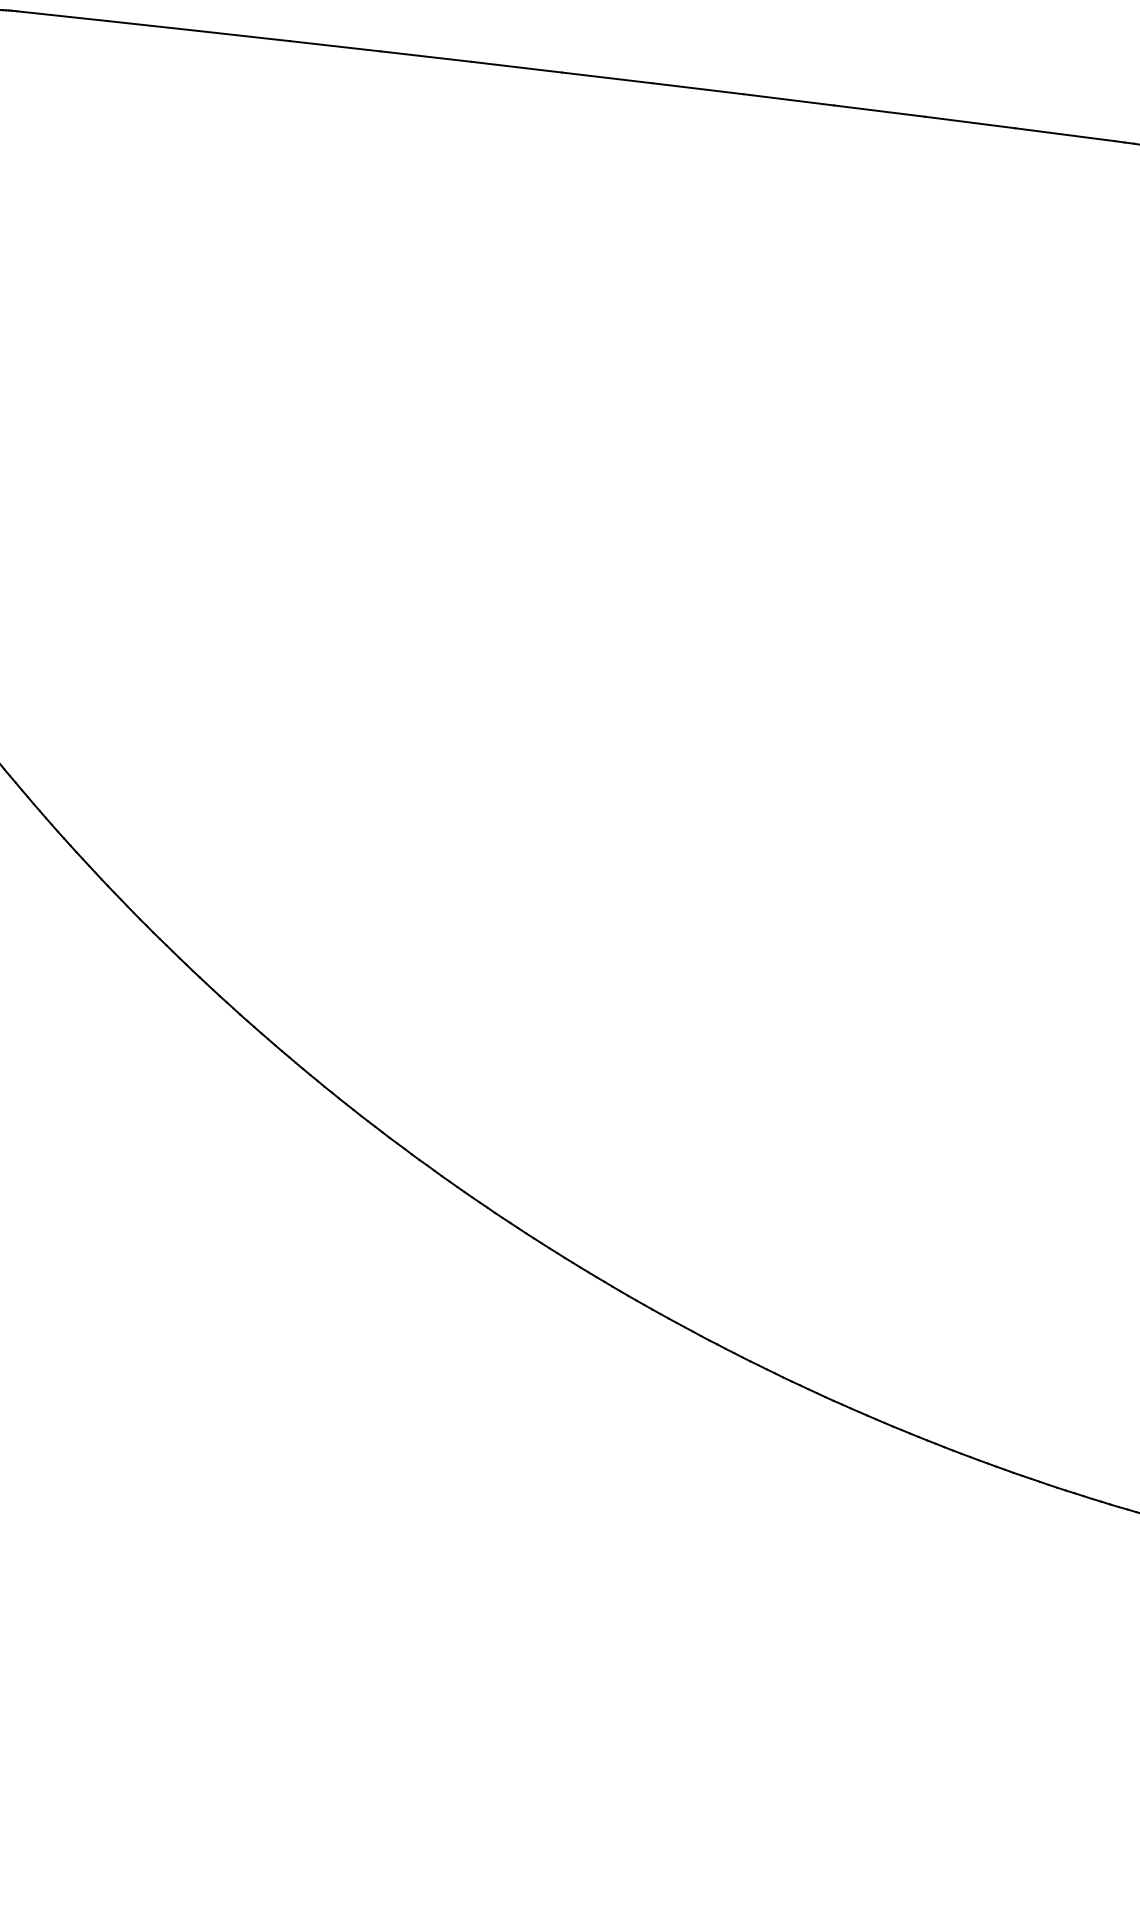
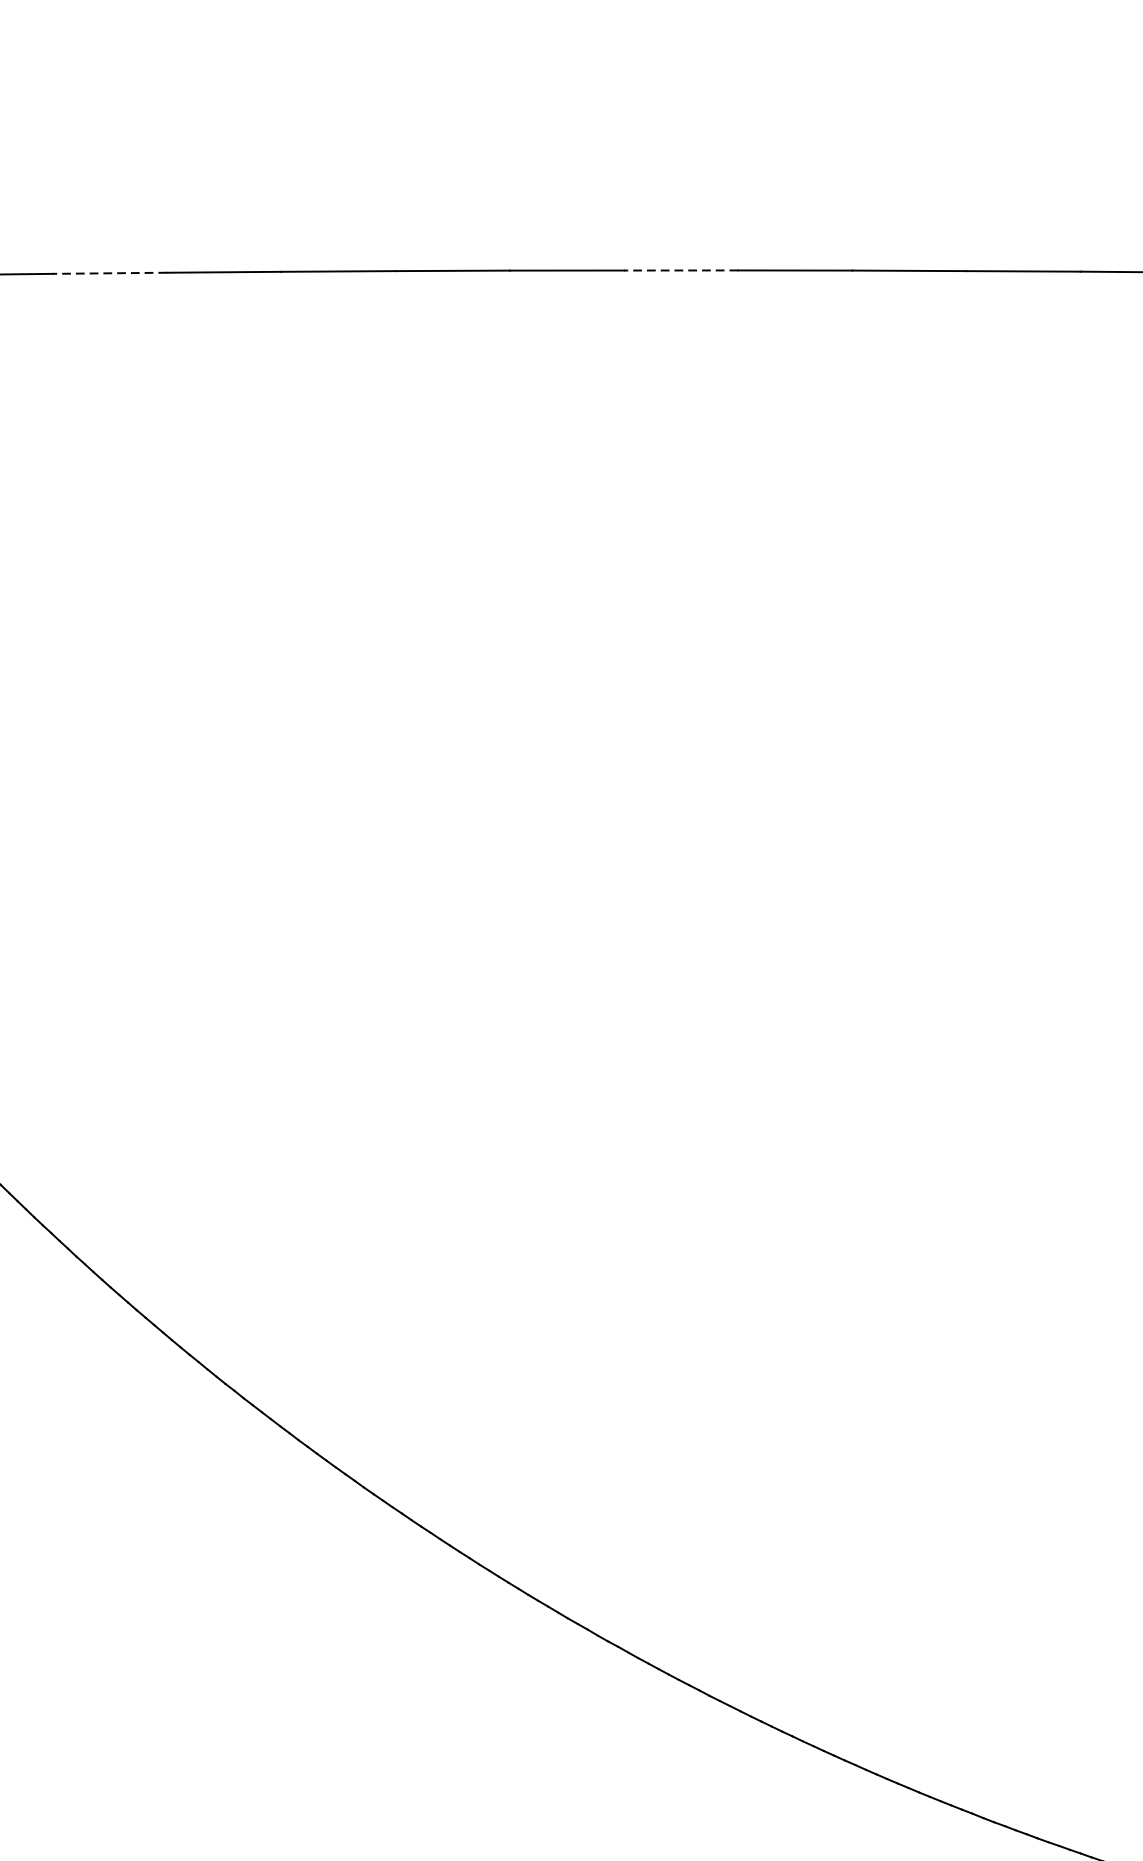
line: (153, 26) -> (109, 273), solid -> dashed
line: (607, 77) -> (680, 269), solid -> dashed

